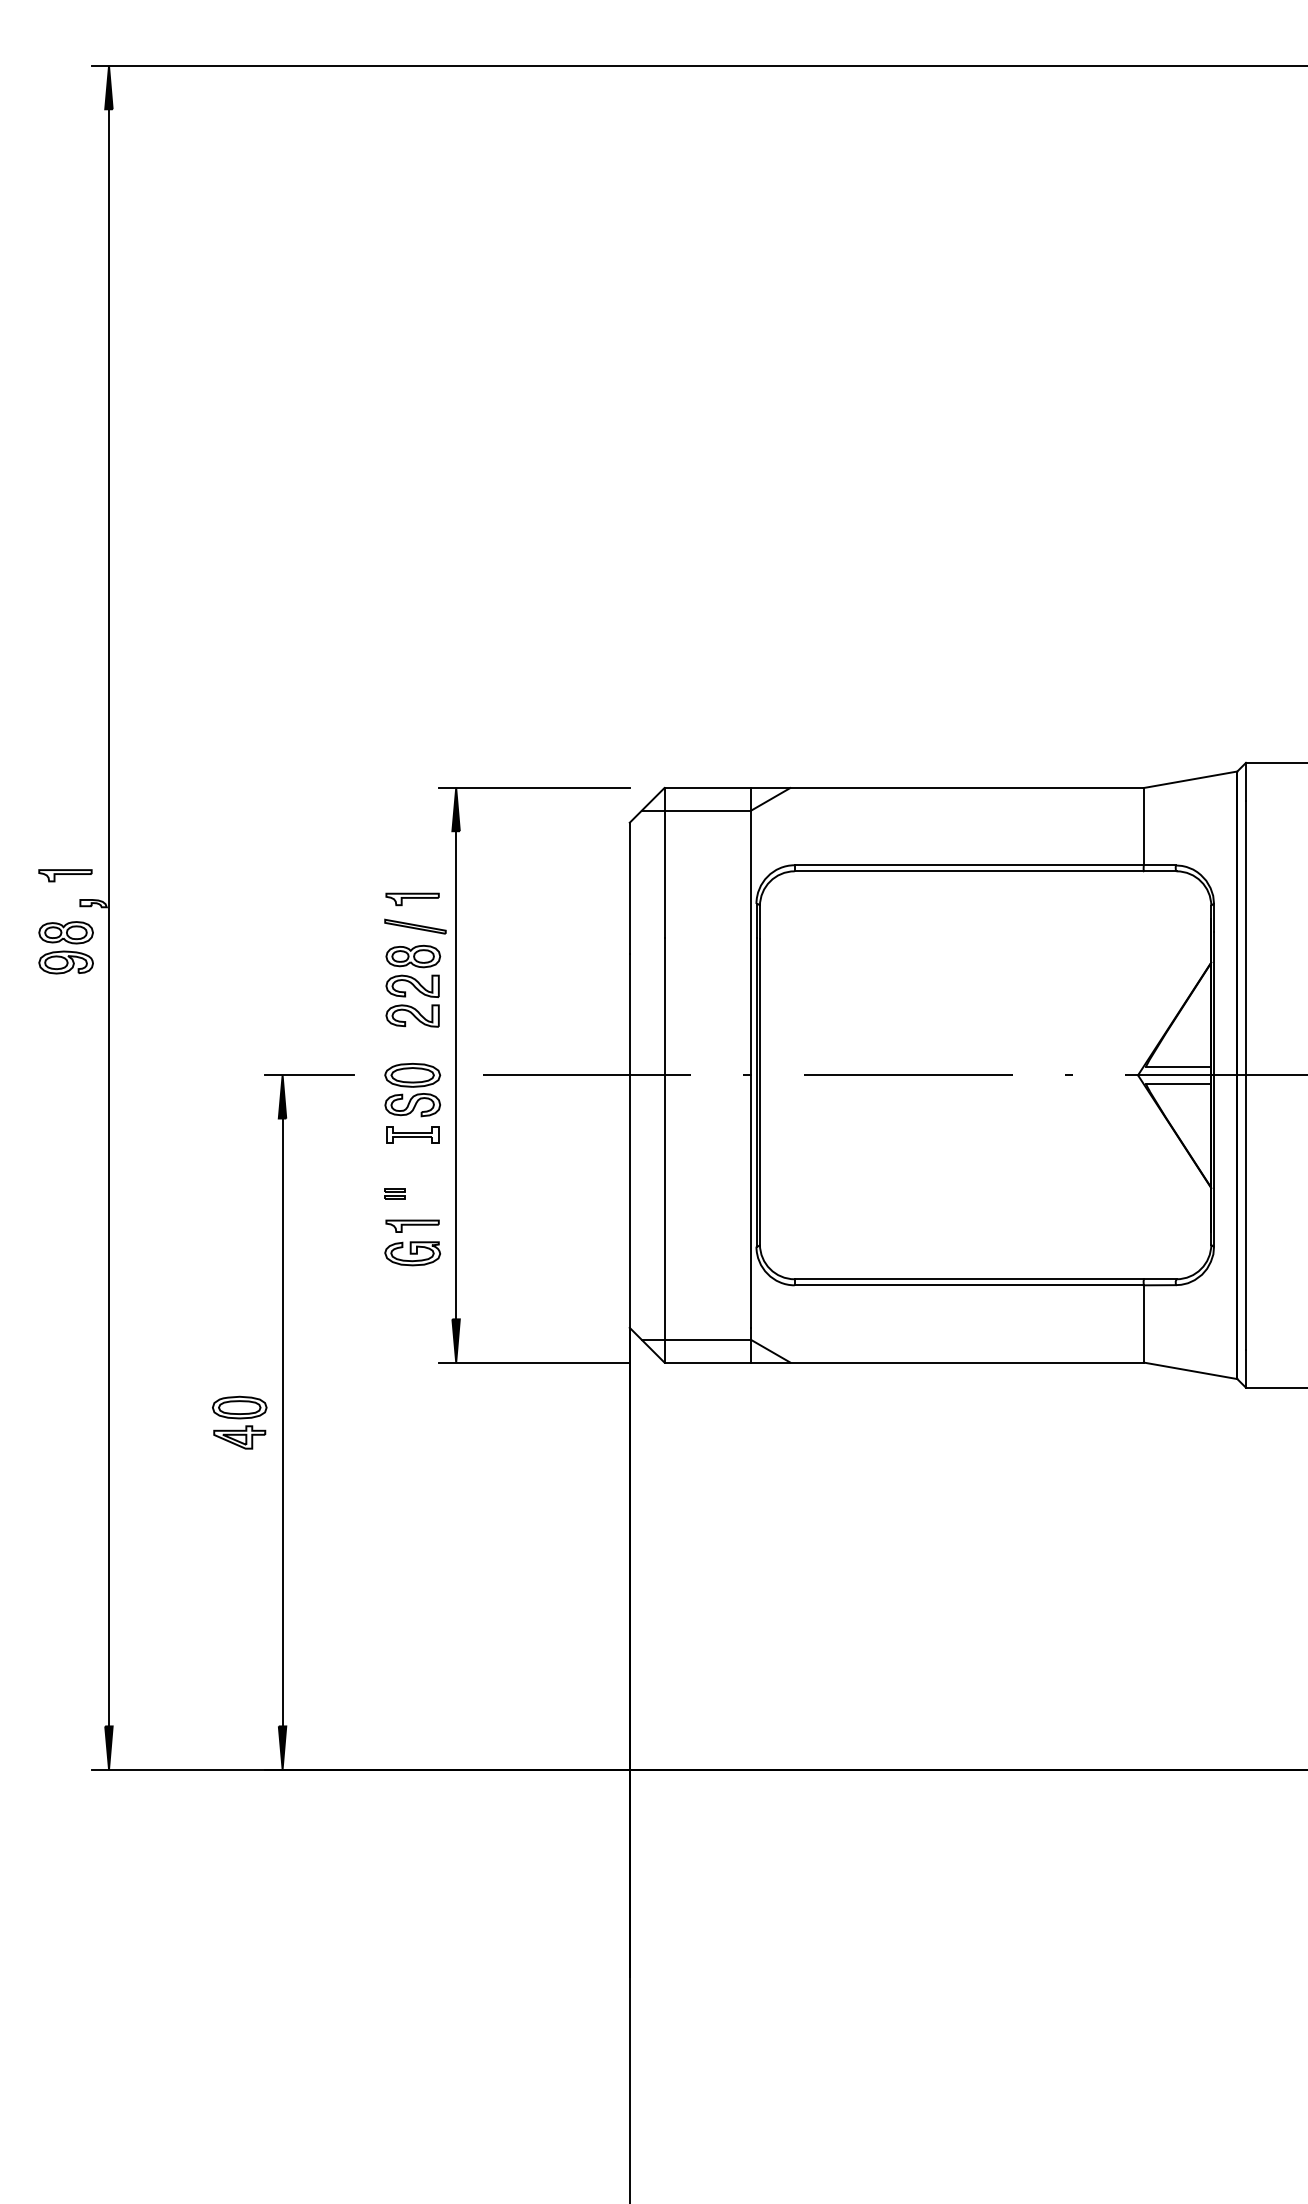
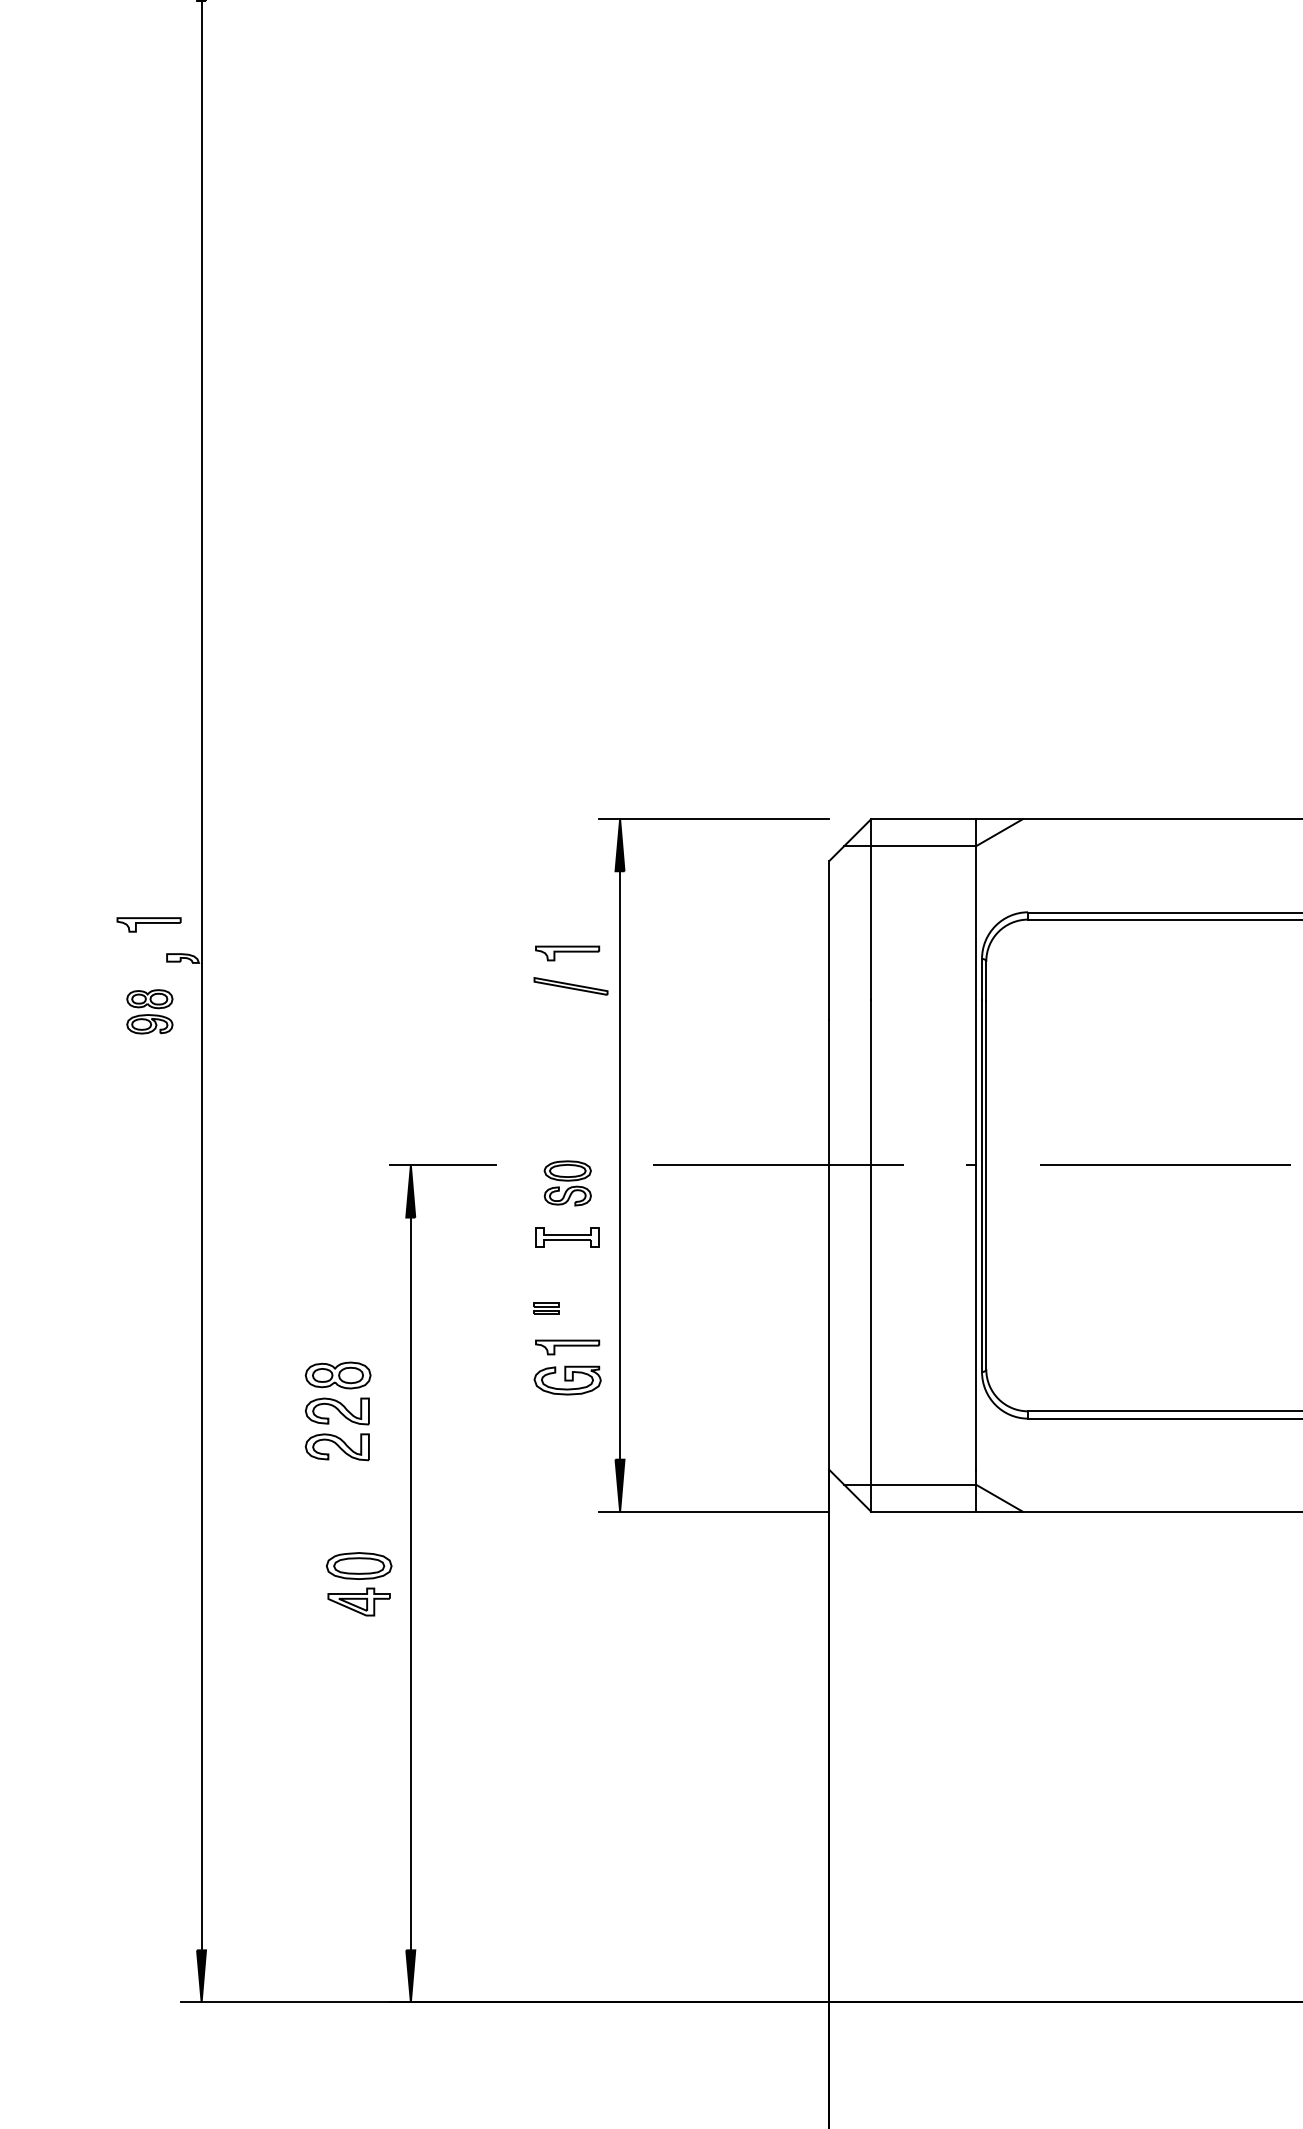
part: (65, 947) -> (149, 1011), size x0.7
part: (413, 985) -> (338, 1410), moved
part: (412, 1090) -> (567, 1183), size x0.7

